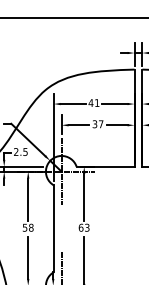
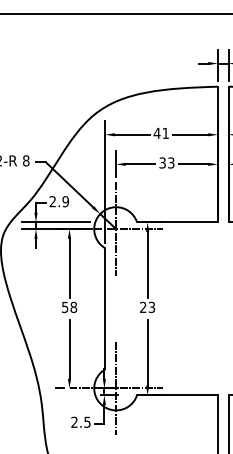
text: (101, 123) -> (171, 162), 37 -> 33
text: (25, 151) -> (65, 201), 2.5 -> 2.9
text: (81, 227) -> (143, 307), 63 -> 23

